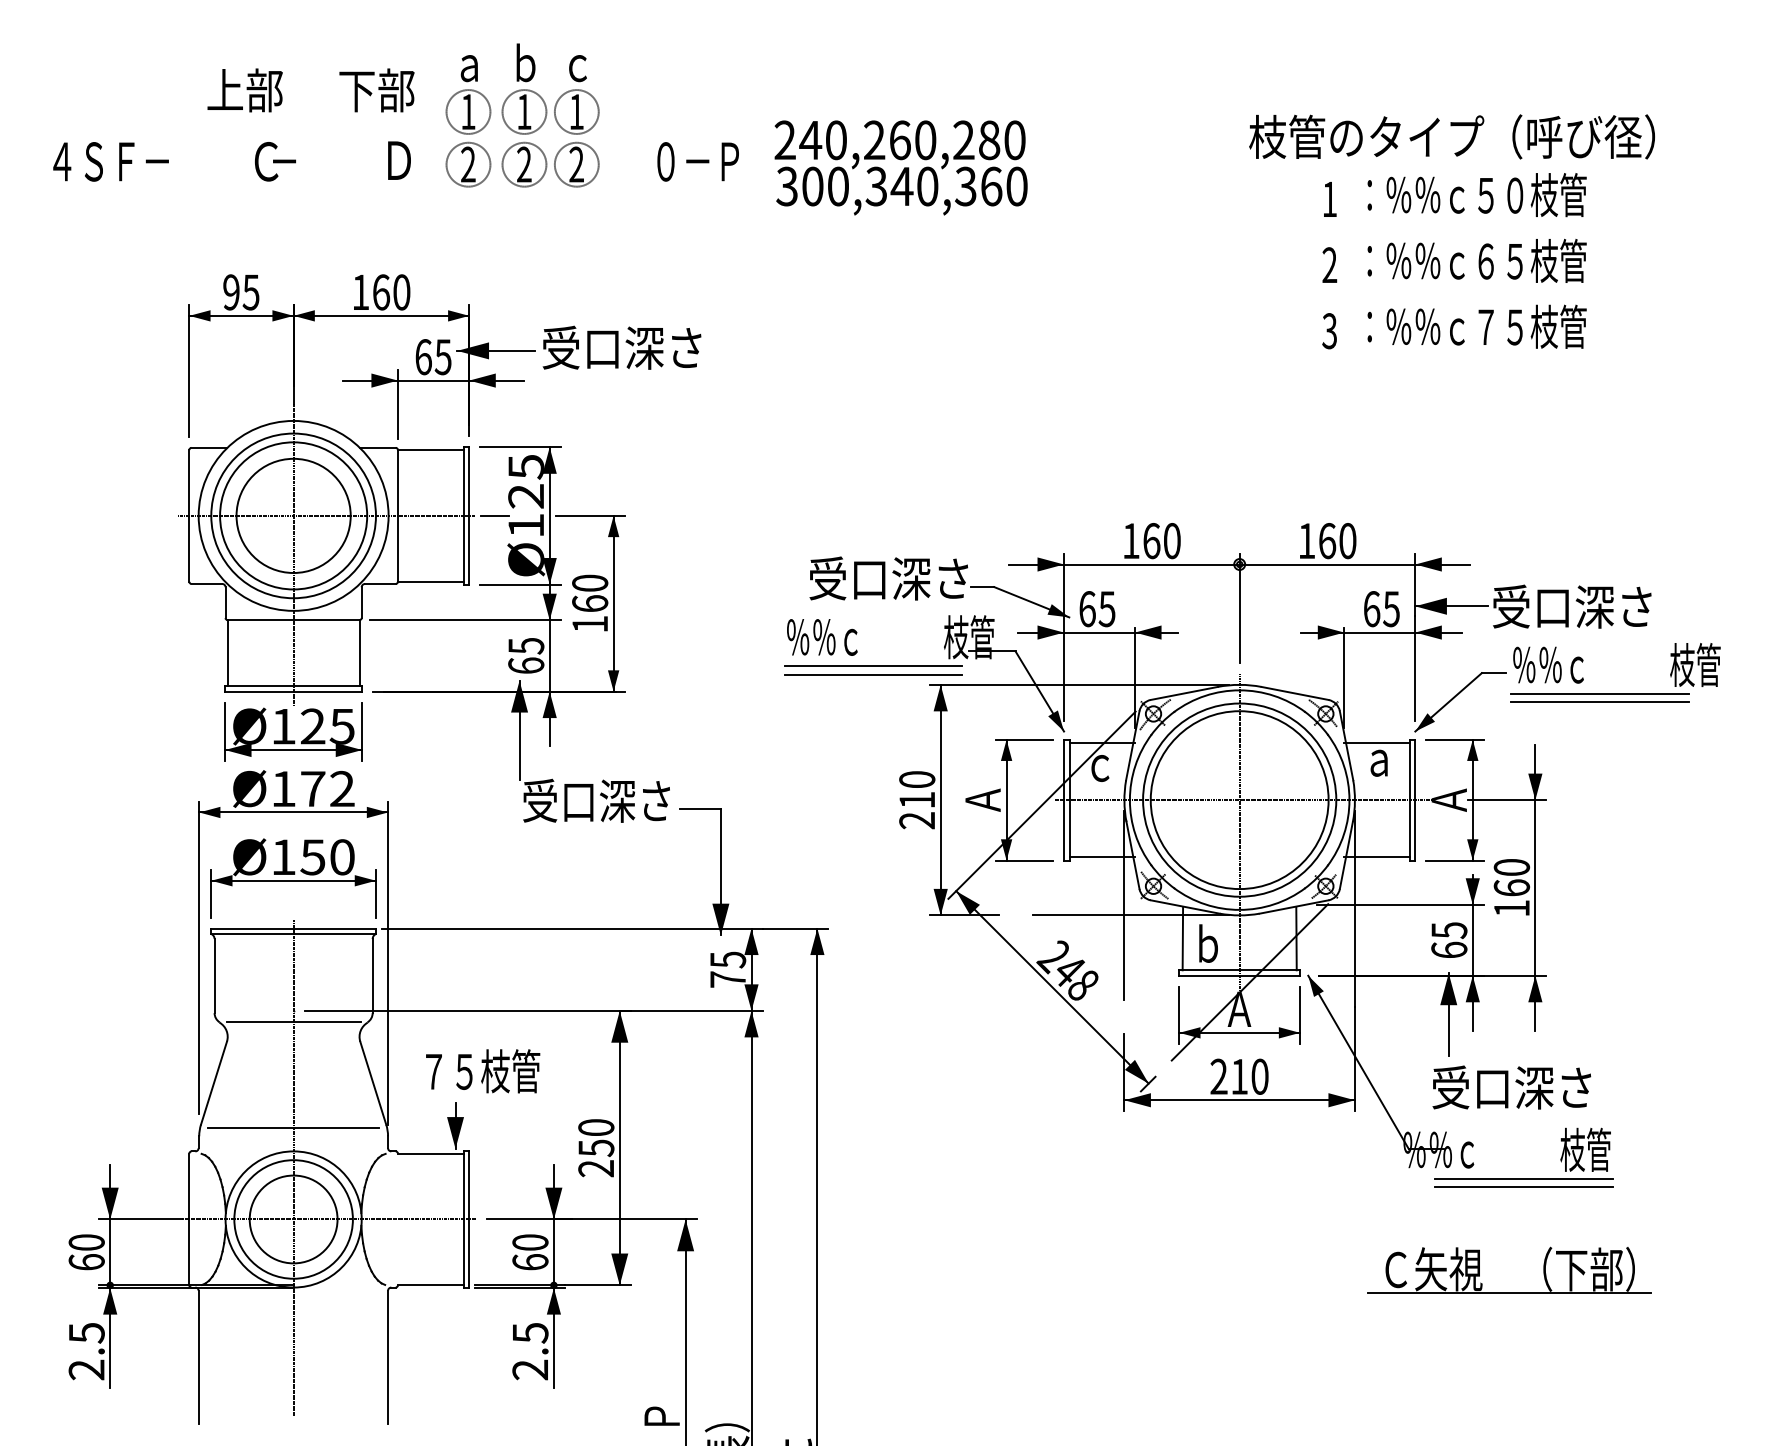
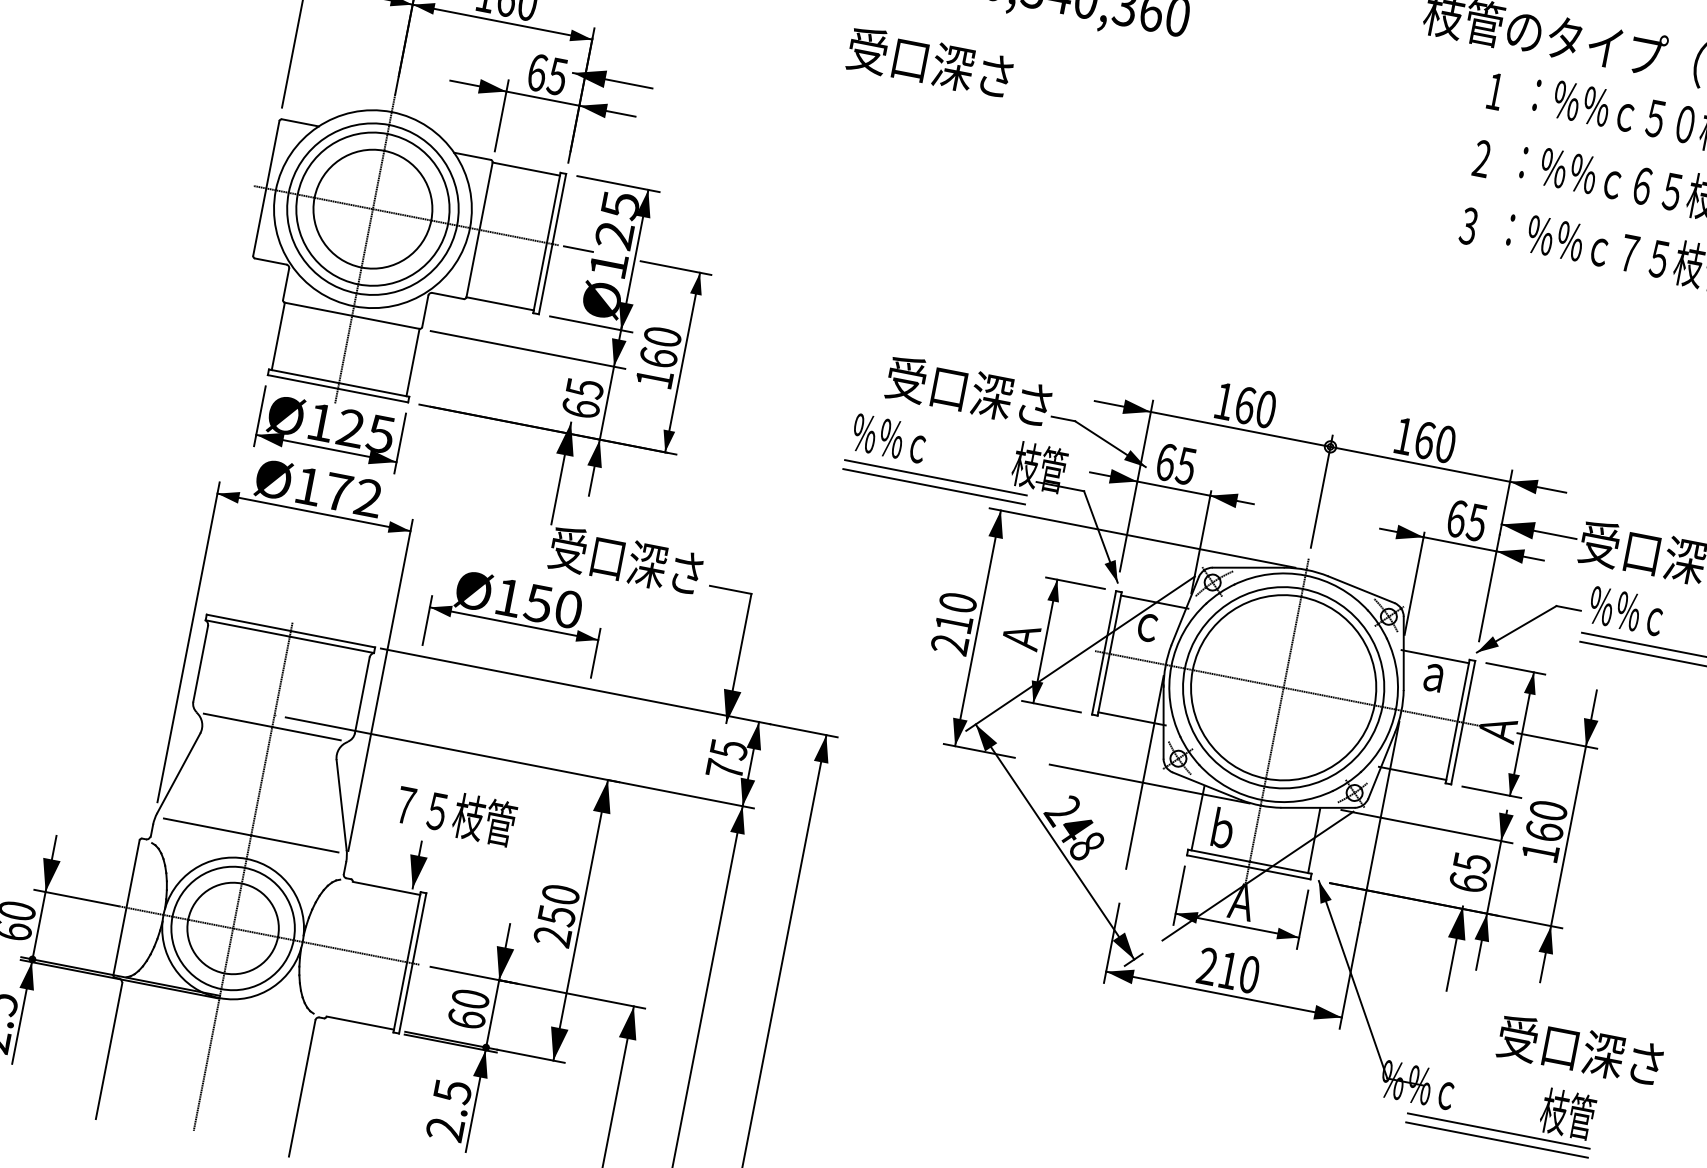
text: (621, 347) -> (929, 62), moved
part: (293, 878) -> (514, 621), moved
text: (1511, 1087) -> (1580, 1050), moved

